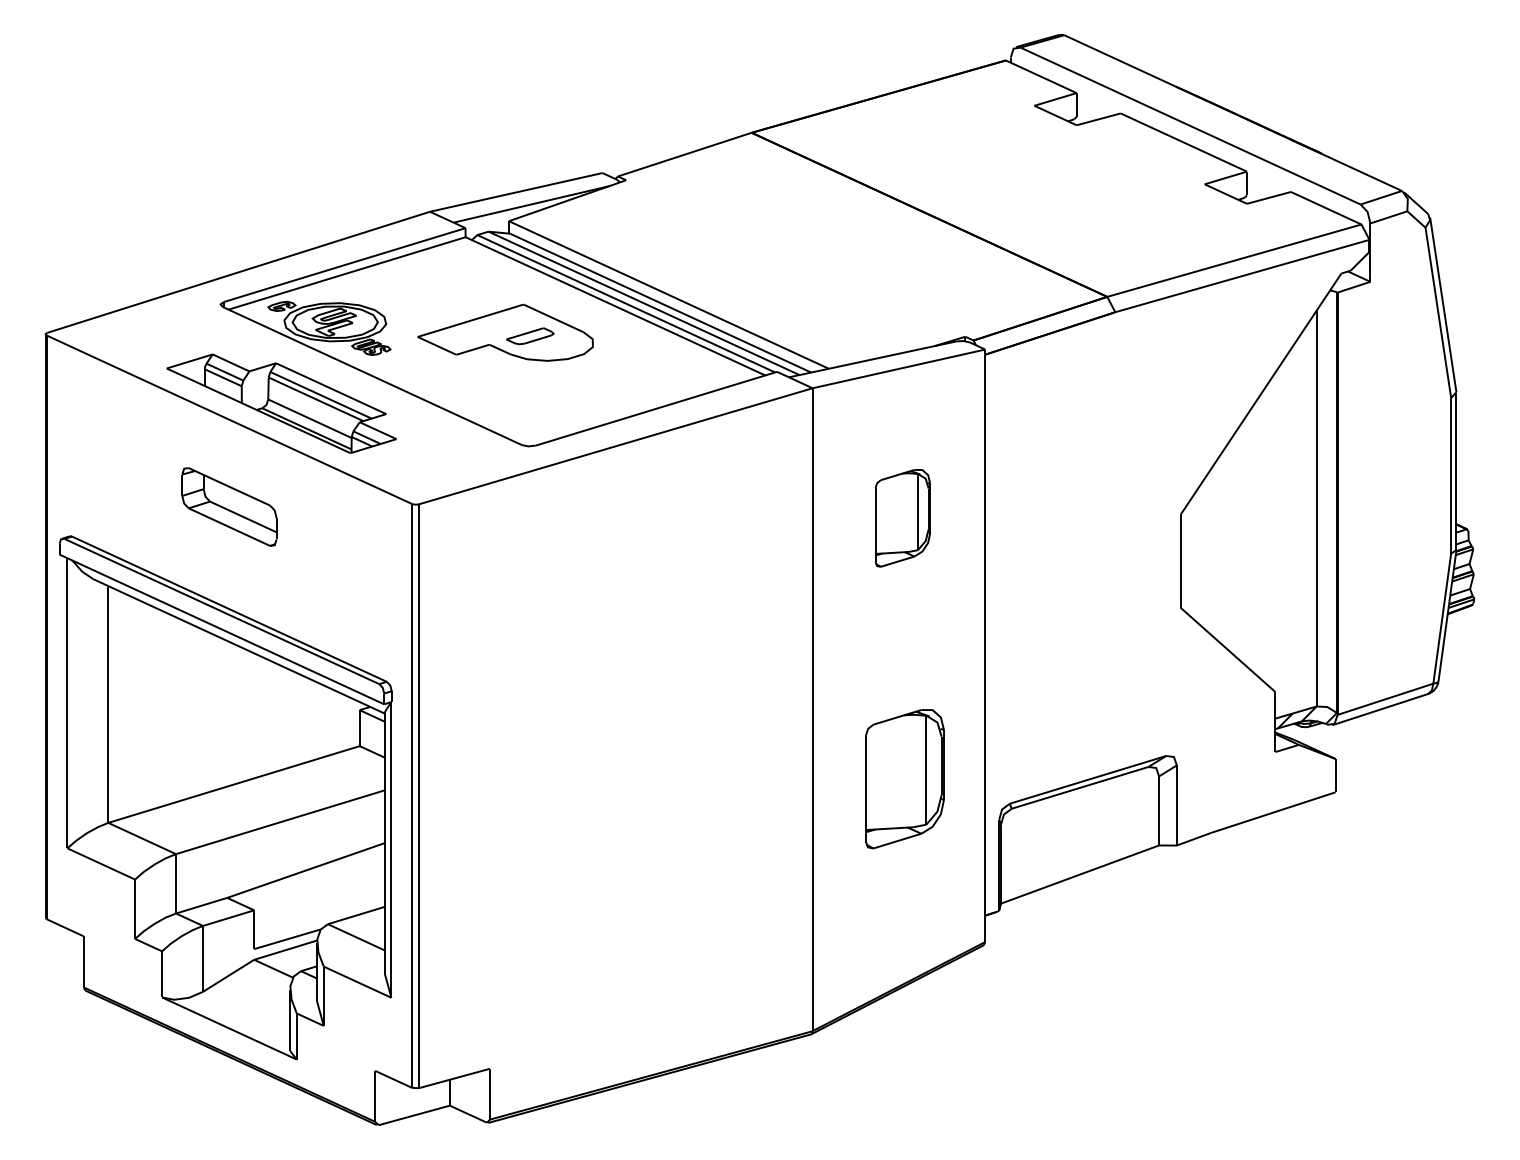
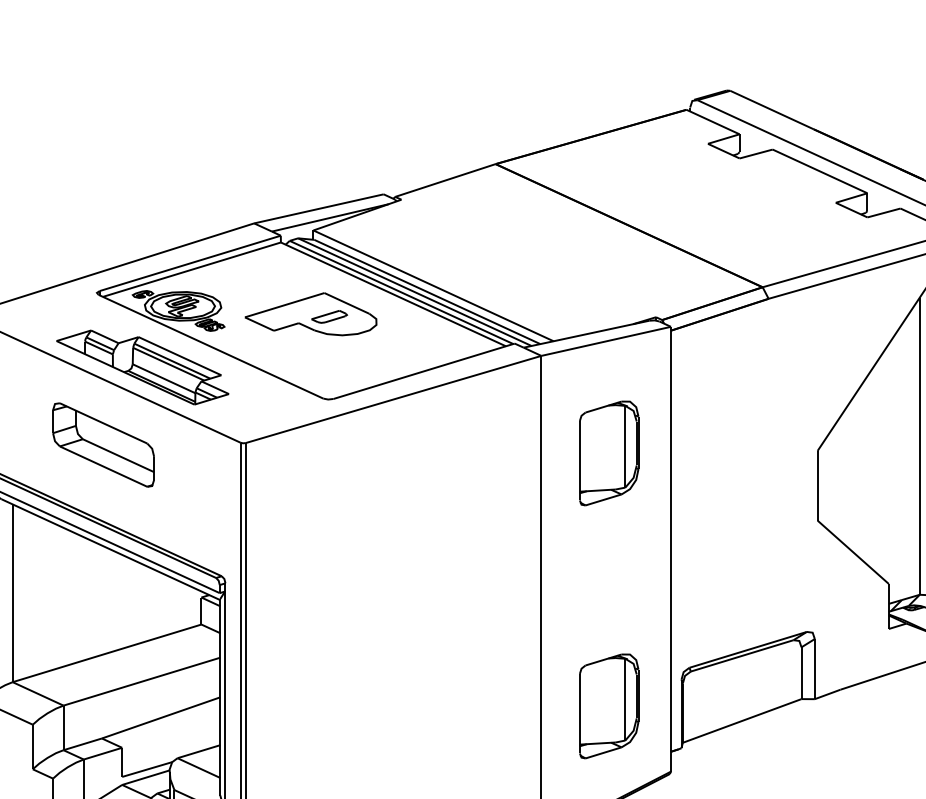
part: (229, 506) -> (103, 444), size x1.43
part: (902, 518) -> (608, 453), size x1.43
part: (904, 779) -> (608, 706), moved

